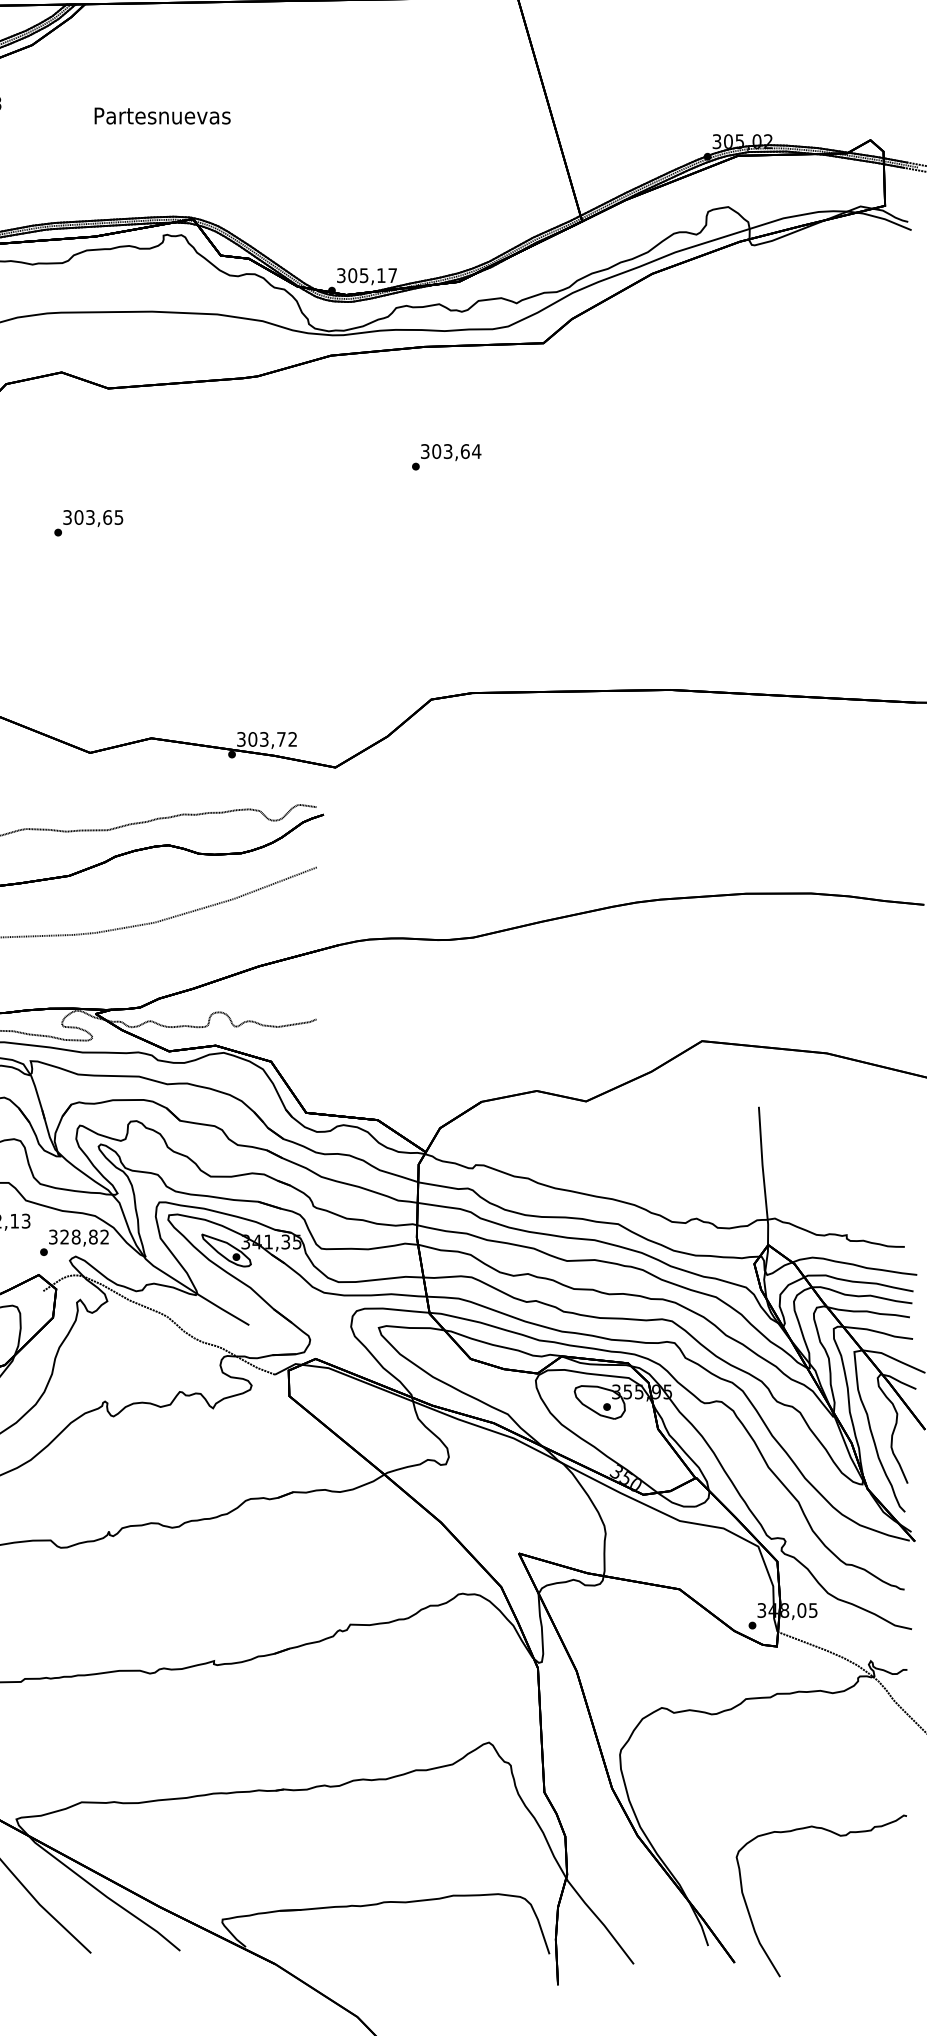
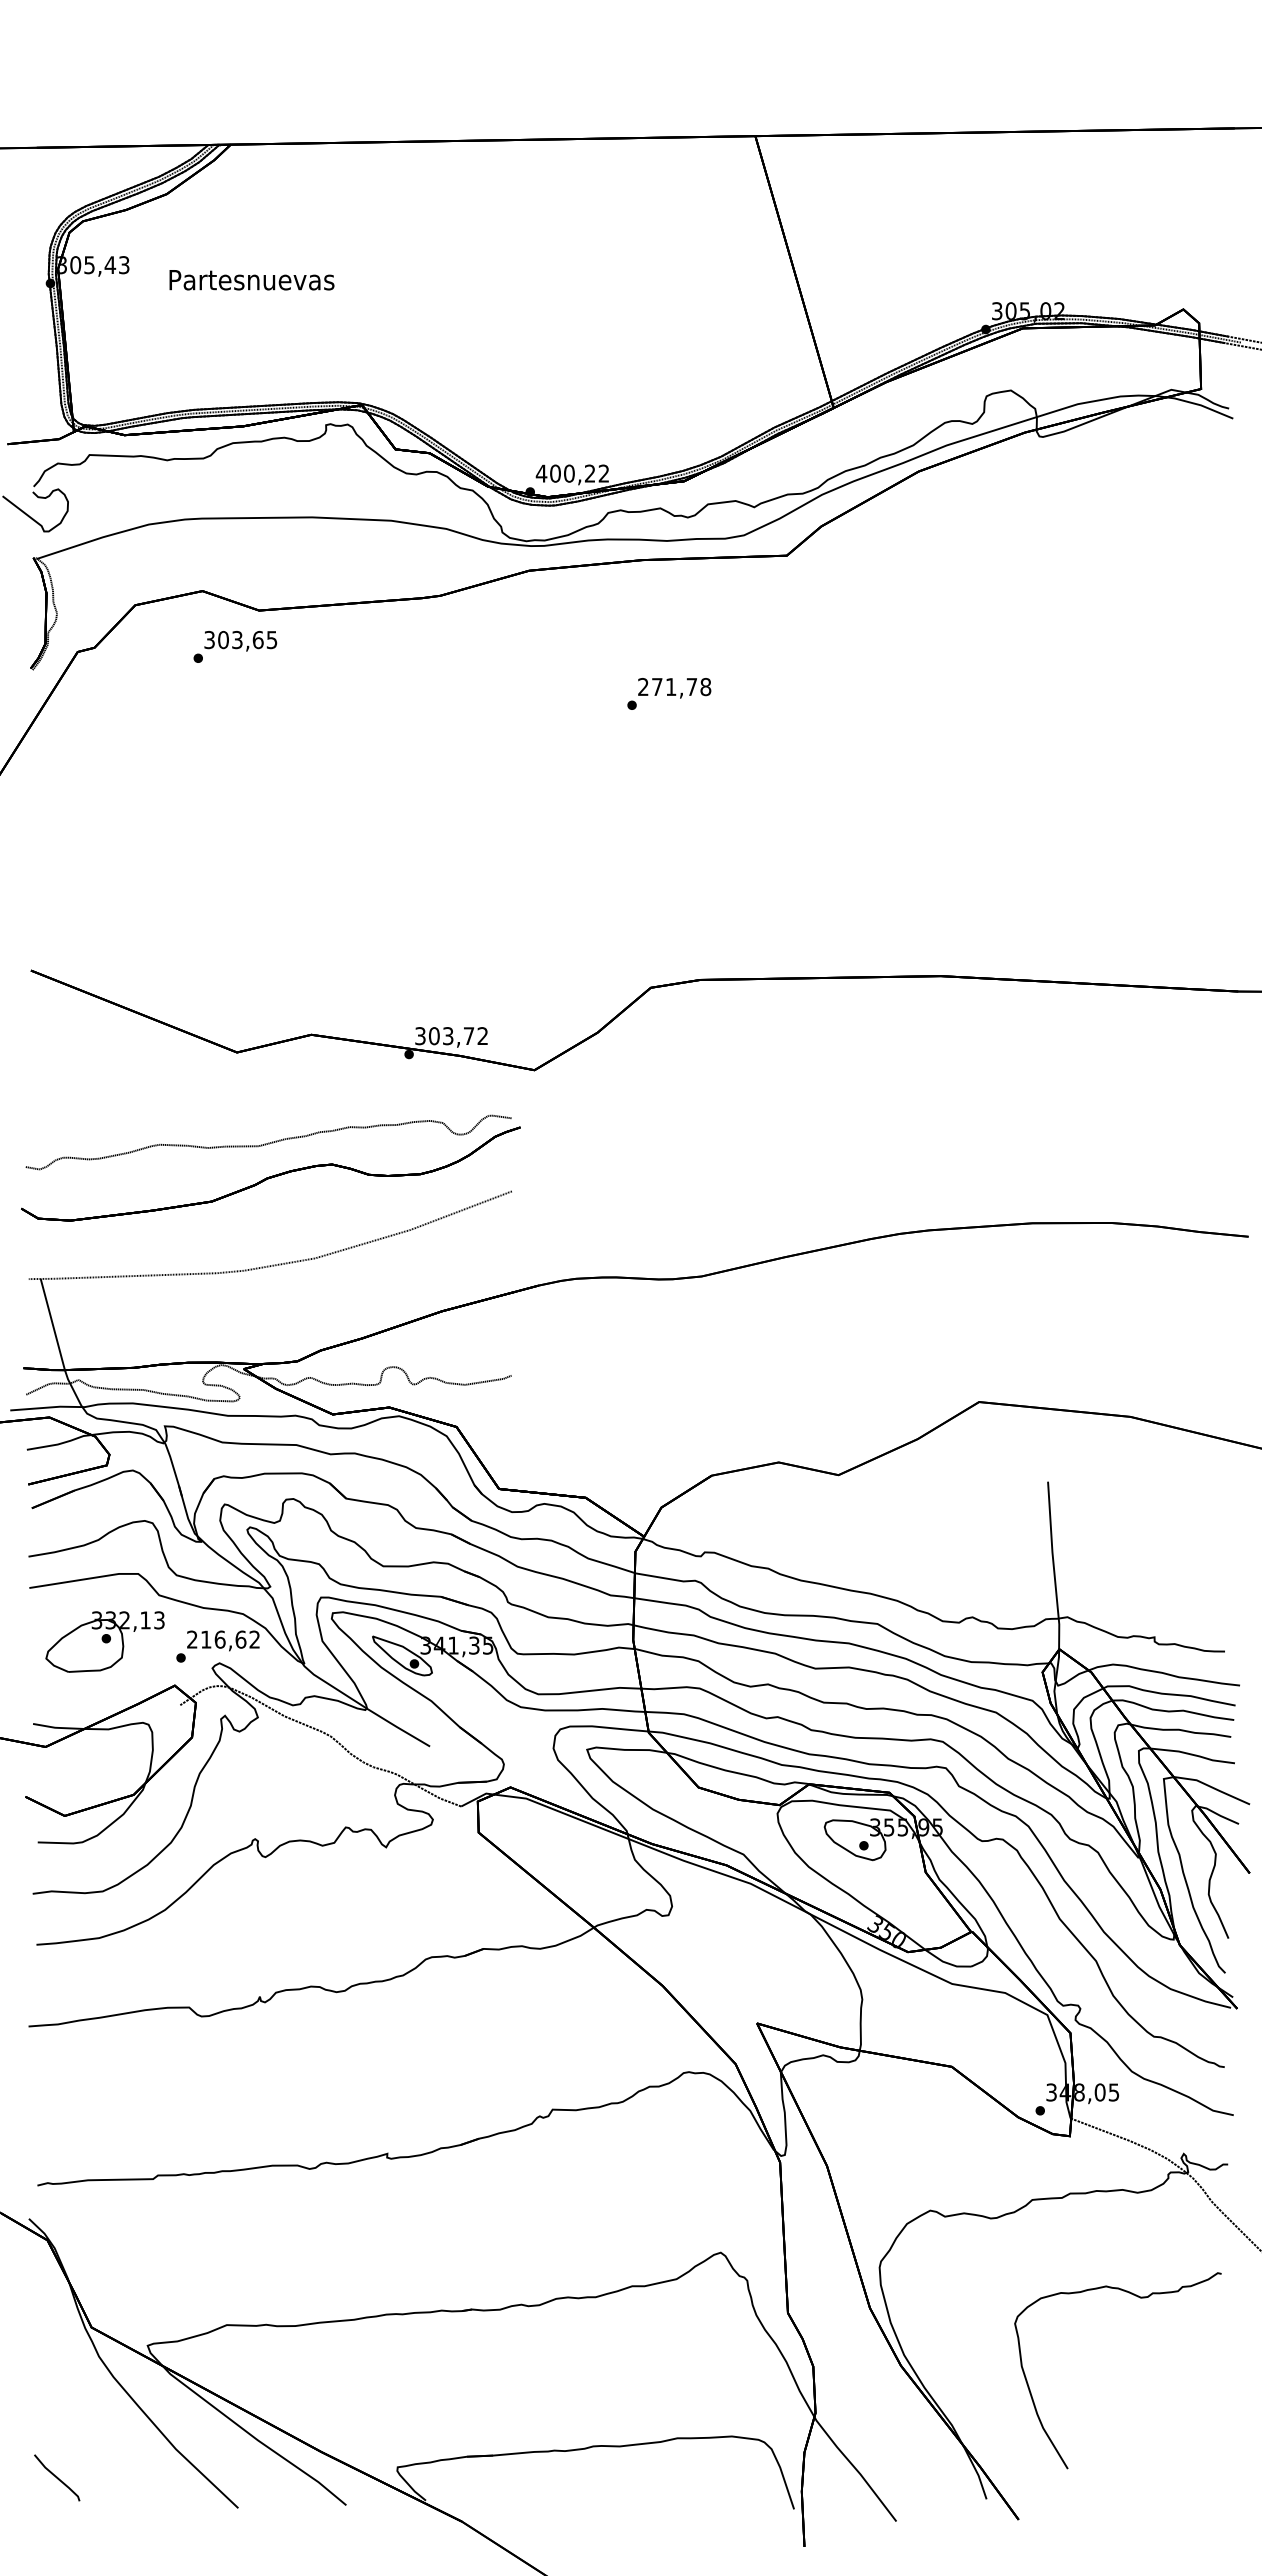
text: (162, 116) -> (251, 280), moved
text: (366, 275) -> (572, 473), 305,17 -> 400,22
text: (450, 451) -> (674, 686), 303,64 -> 271,78
text: (88, 522) -> (235, 646), moved
text: (73, 1236) -> (216, 1639), 328,82 -> 216,62
curve: (840, 1836) -> (1140, 2298), moved

